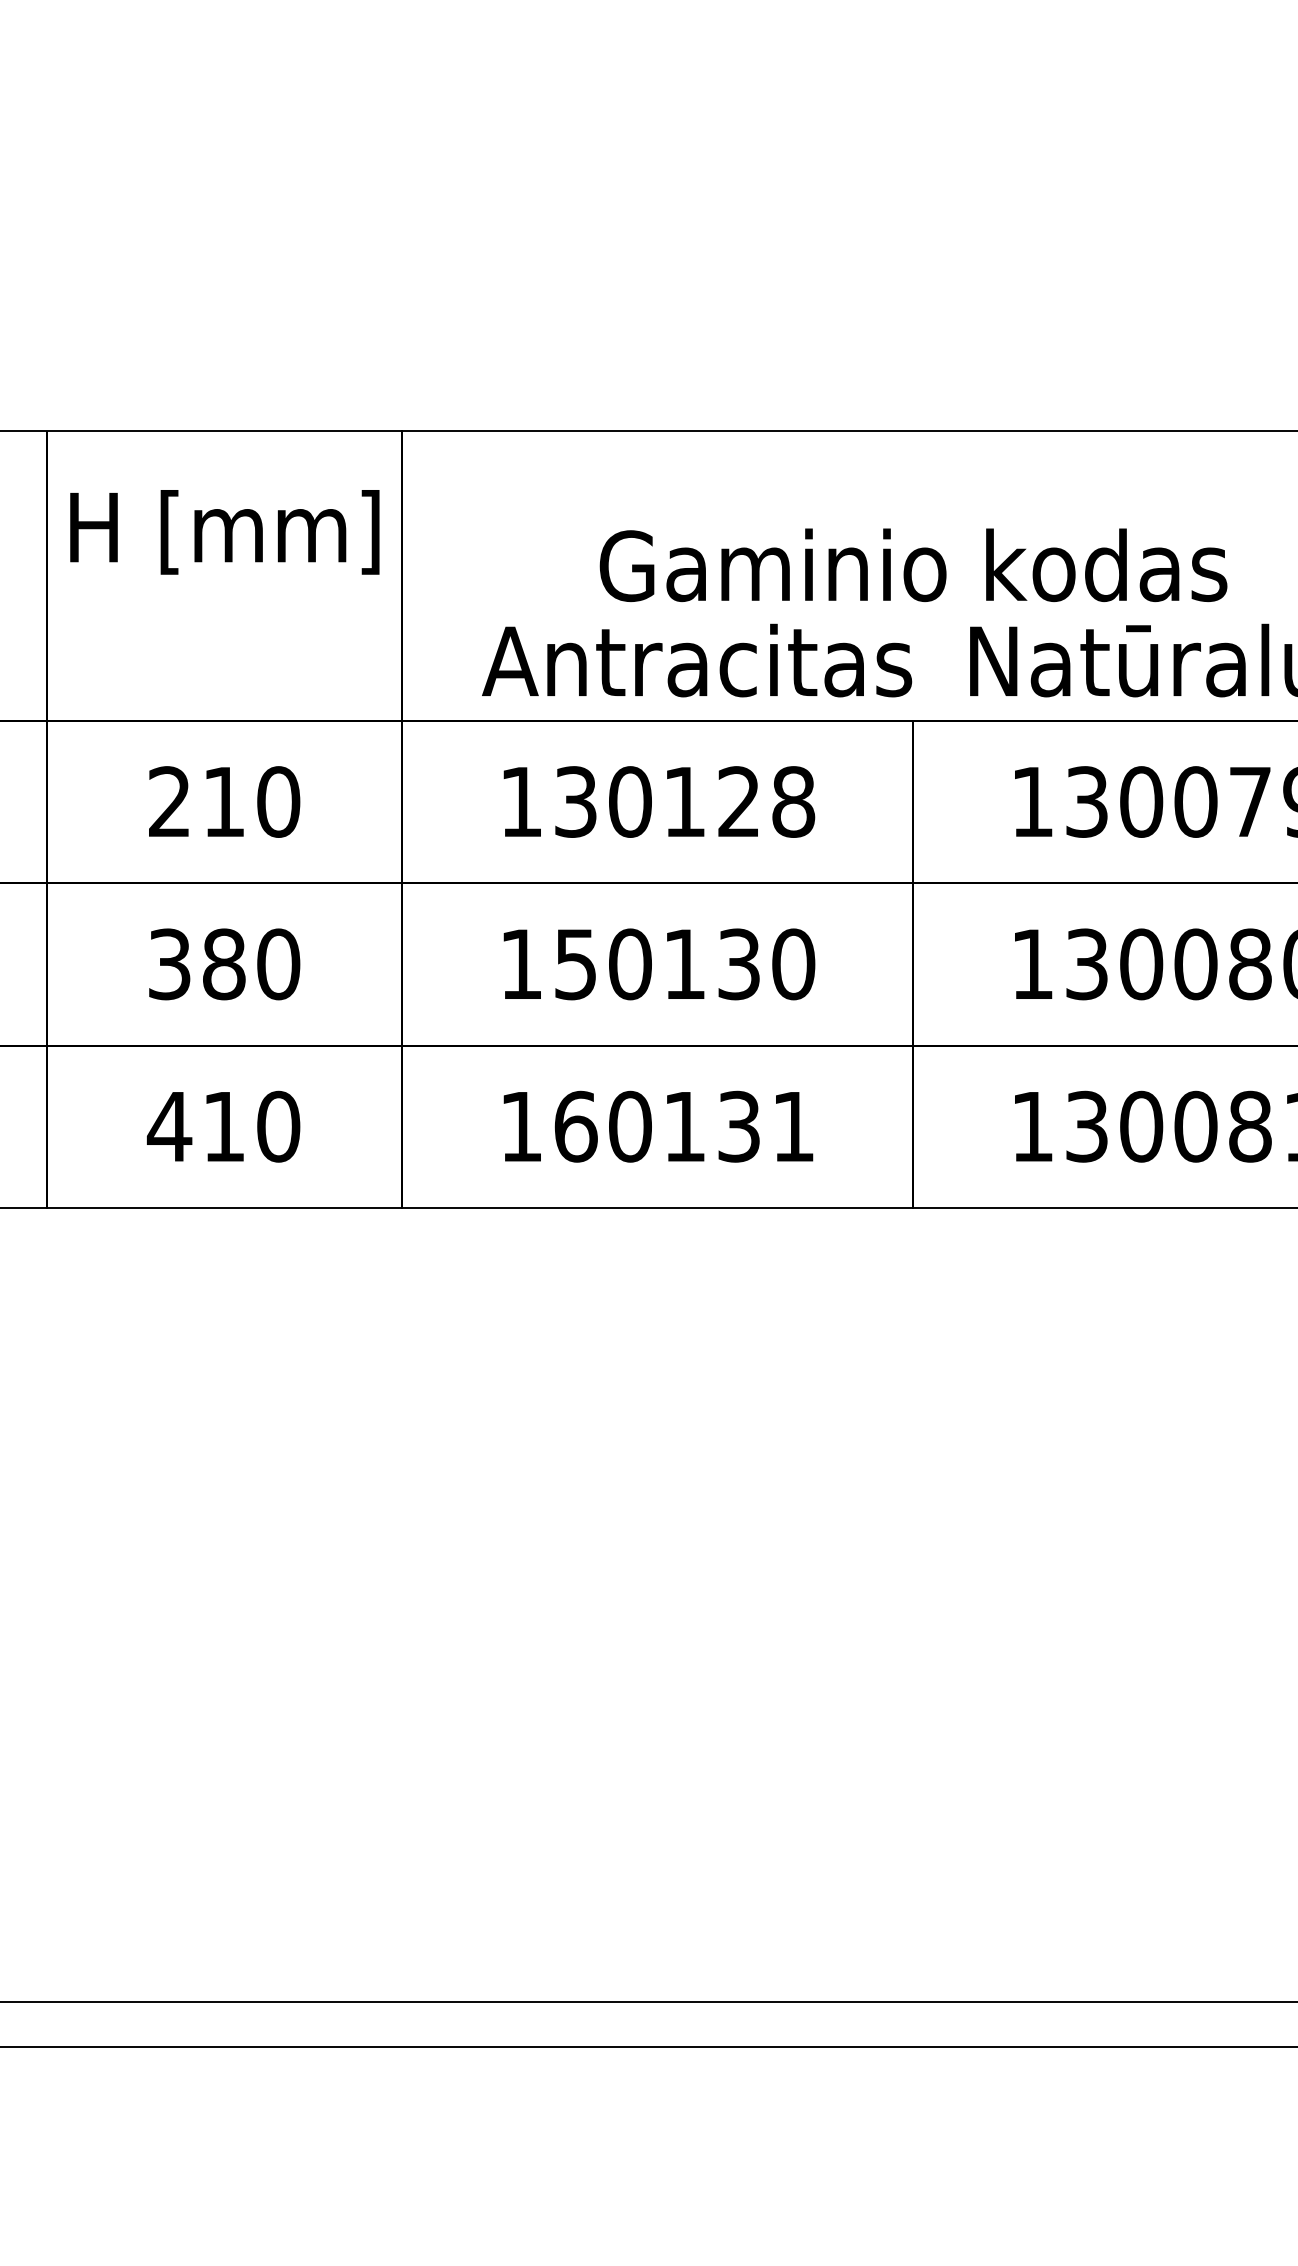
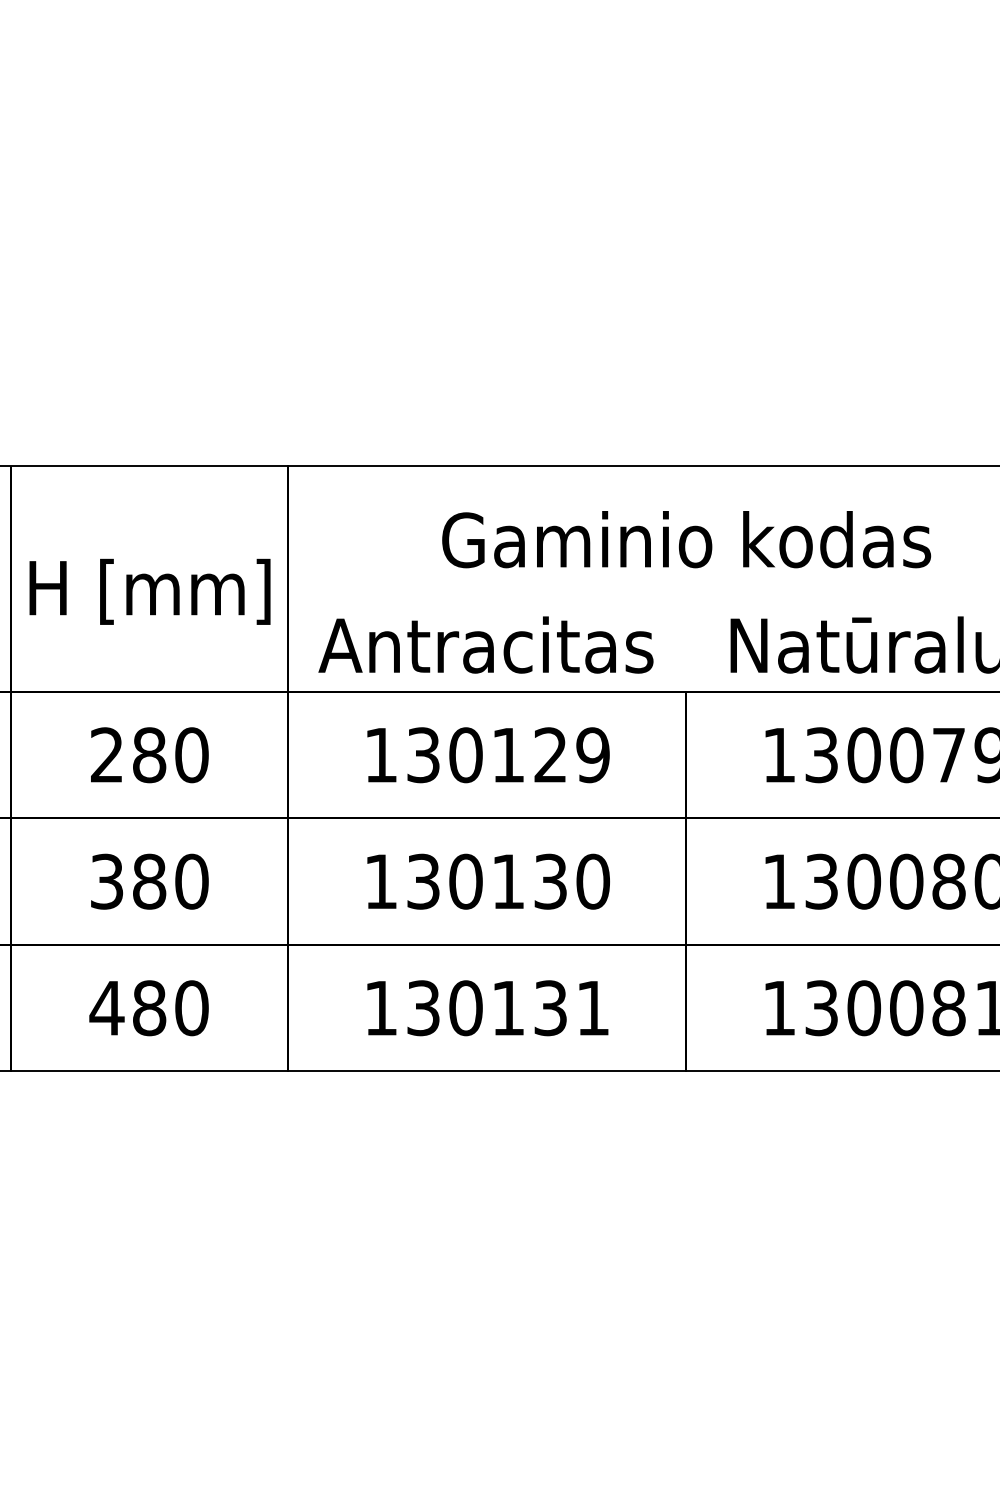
text: (224, 532) -> (149, 592), moved
text: (913, 565) -> (686, 539), moved
text: (697, 660) -> (486, 644), moved
text: (224, 801) -> (149, 754), 210 -> 280
text: (793, 801) -> (593, 754), 130128 -> 130129
text: (575, 963) -> (423, 881), 150130 -> 130130
text: (224, 1126) -> (149, 1008), 410 -> 480
text: (575, 1126) -> (423, 1008), 160131 -> 130131

